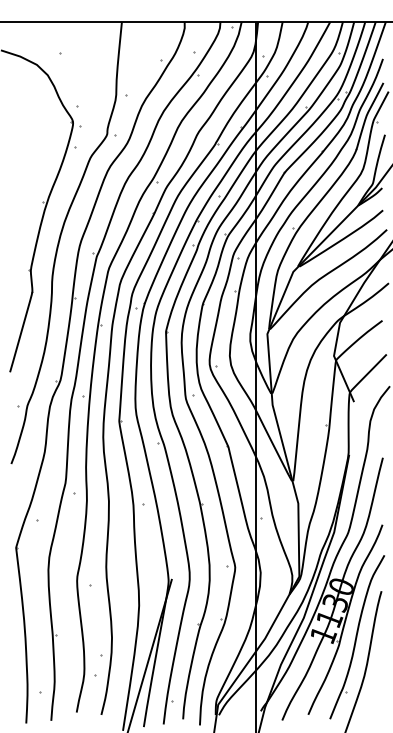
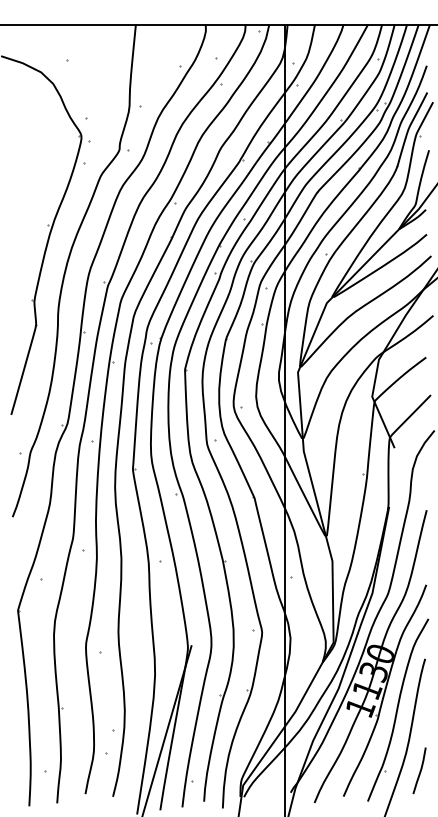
curve: (377, 691) -> (420, 770), added

